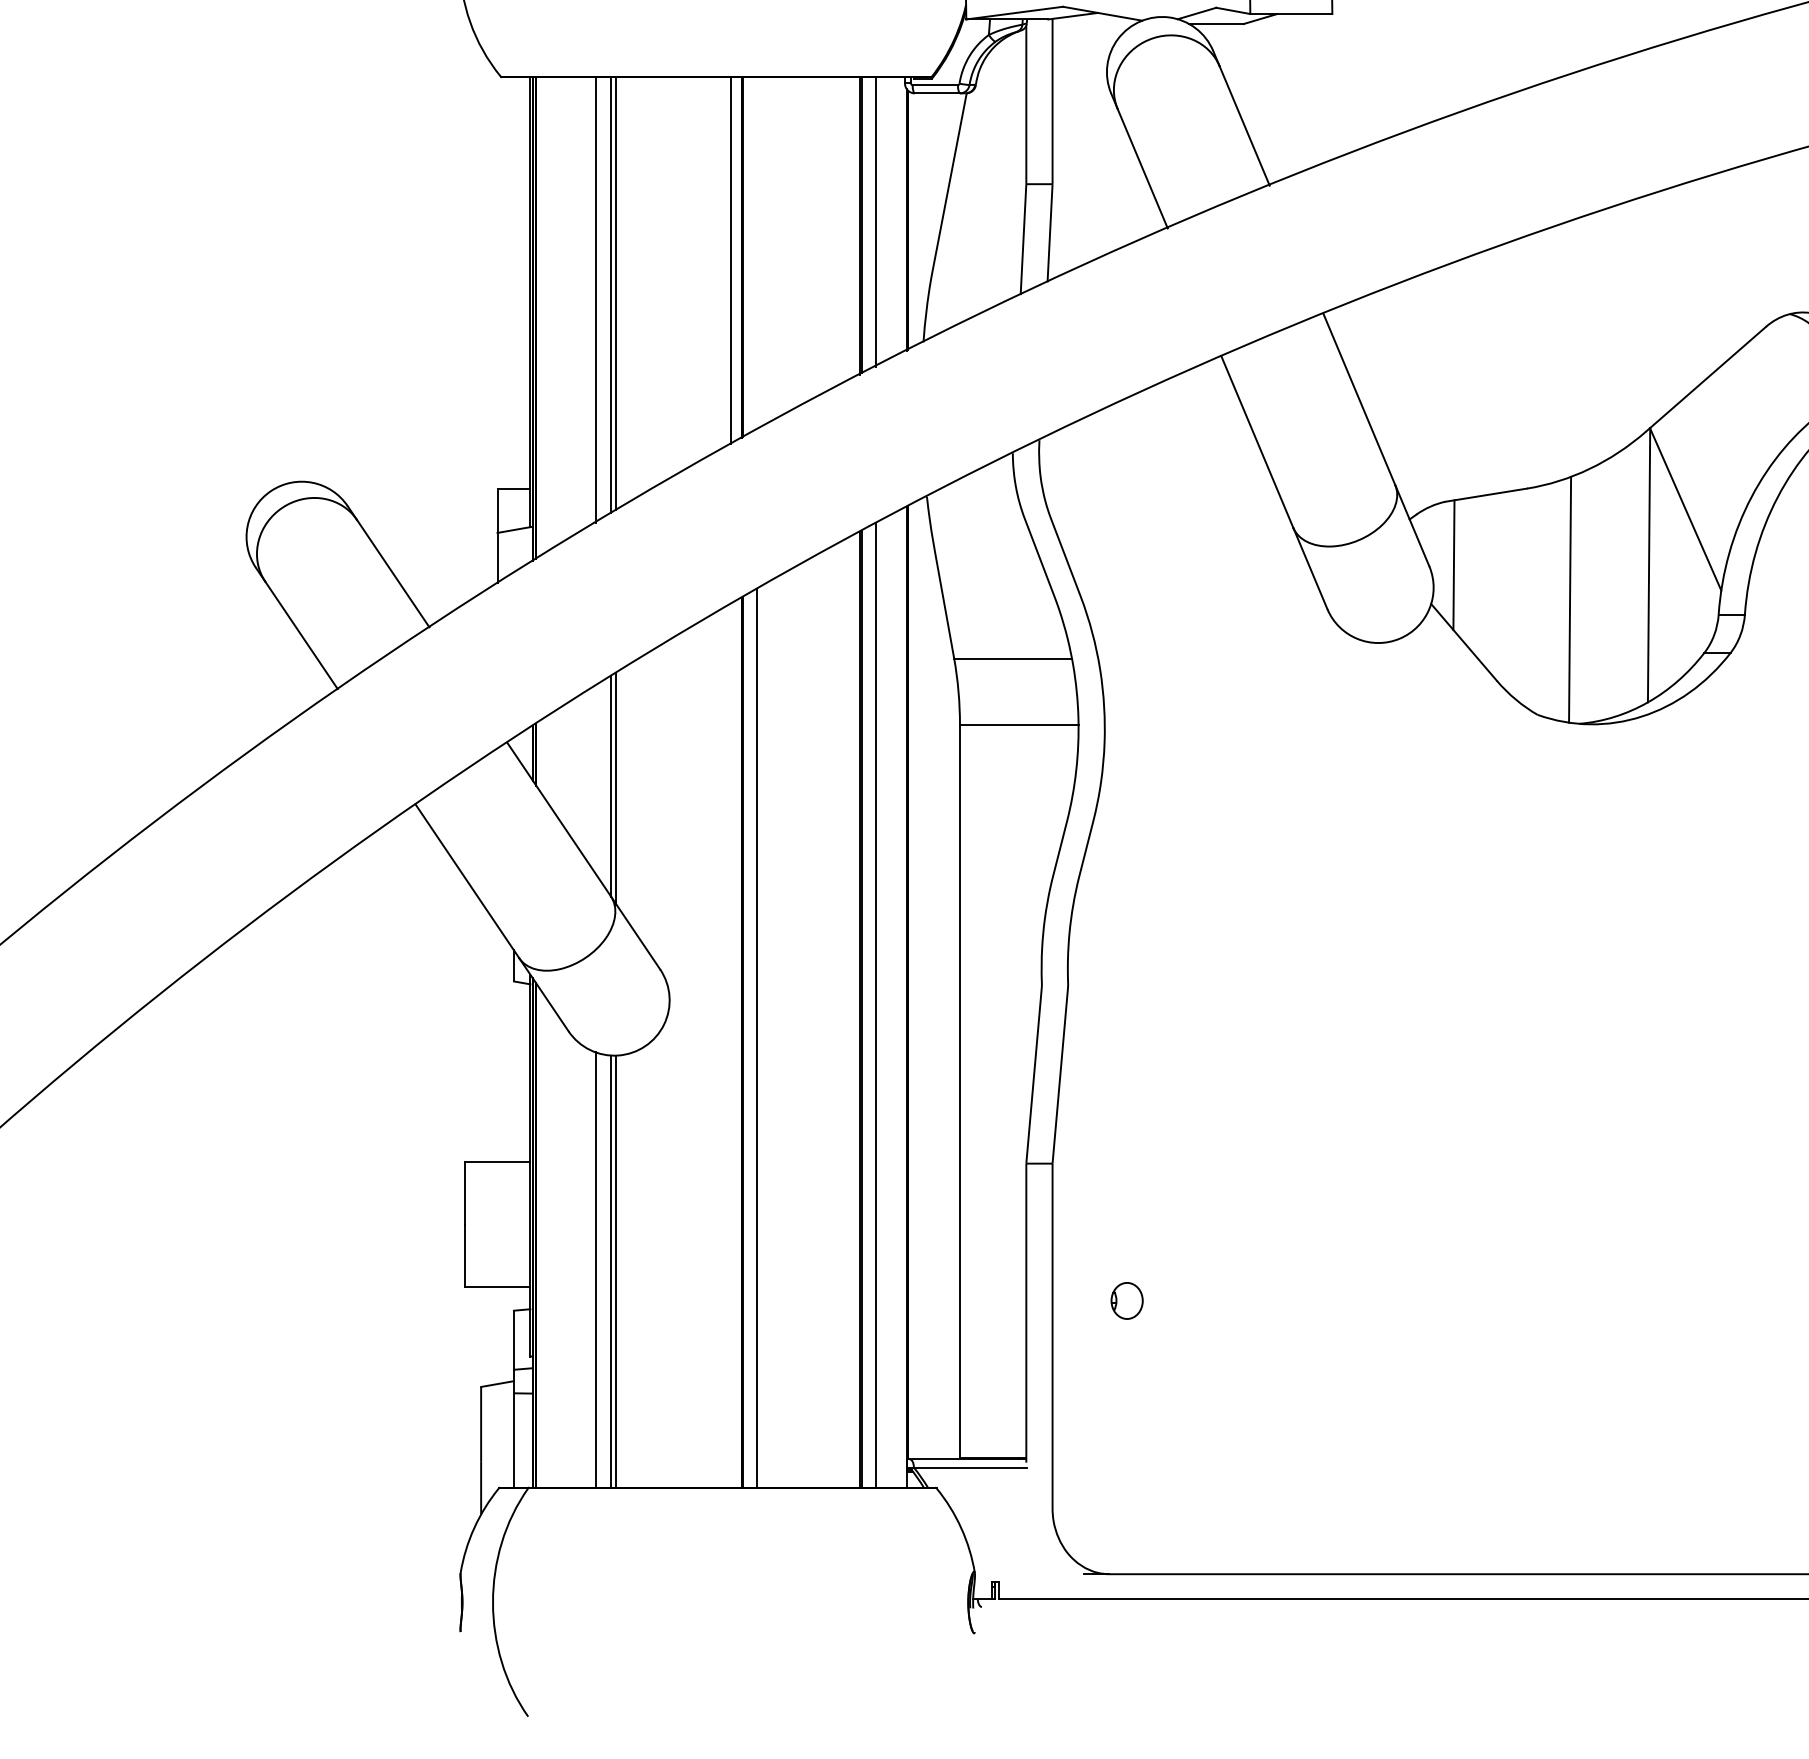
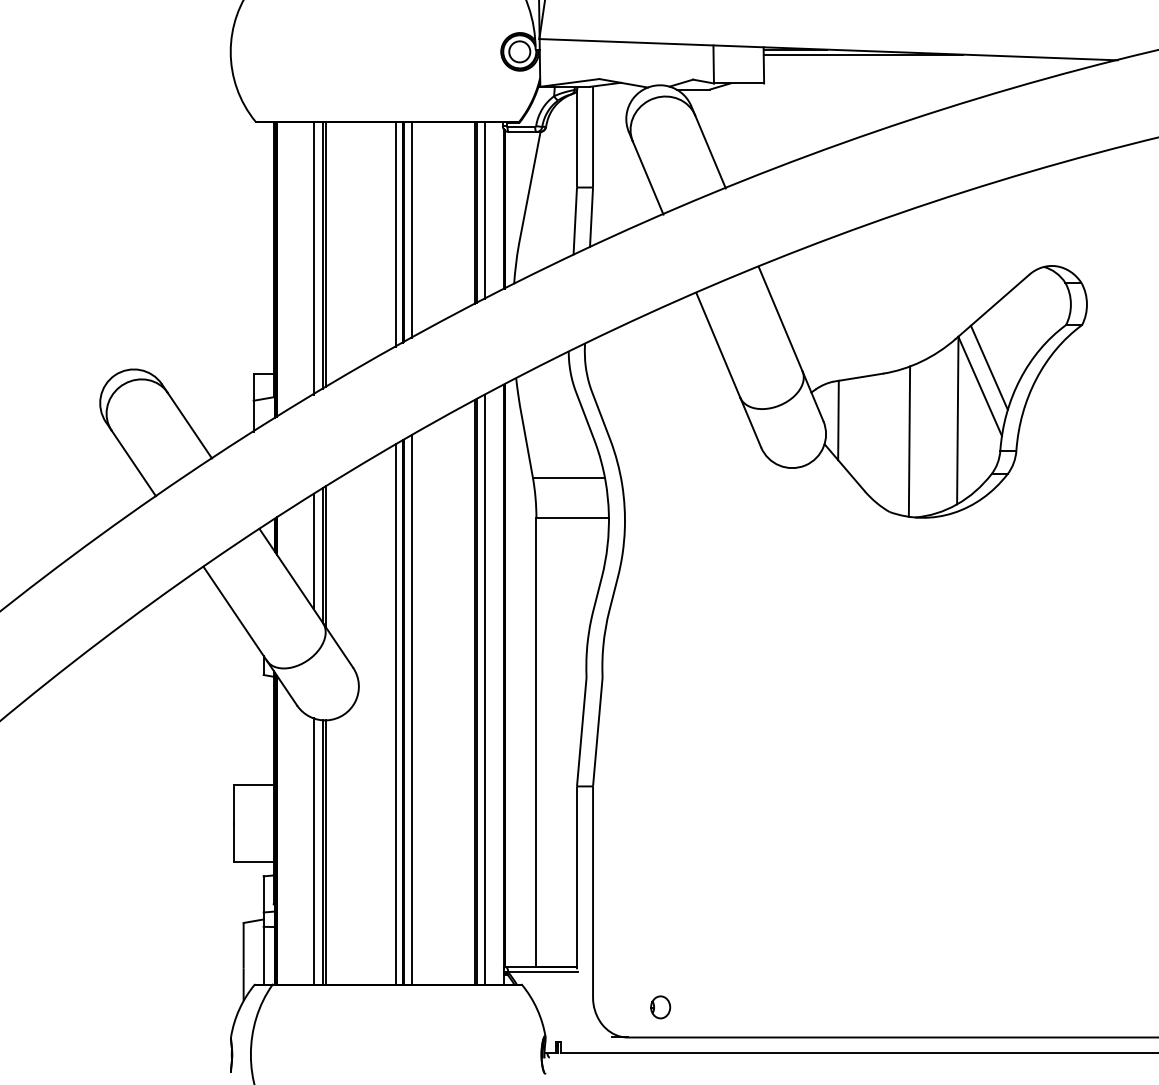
line: (757, 252) -> (412, 229), added
line: (1699, 478) -> (988, 367), added
line: (595, 779) -> (313, 551), added
line: (731, 1046) -> (396, 714), added
part: (1126, 1301) -> (660, 1007), moved

